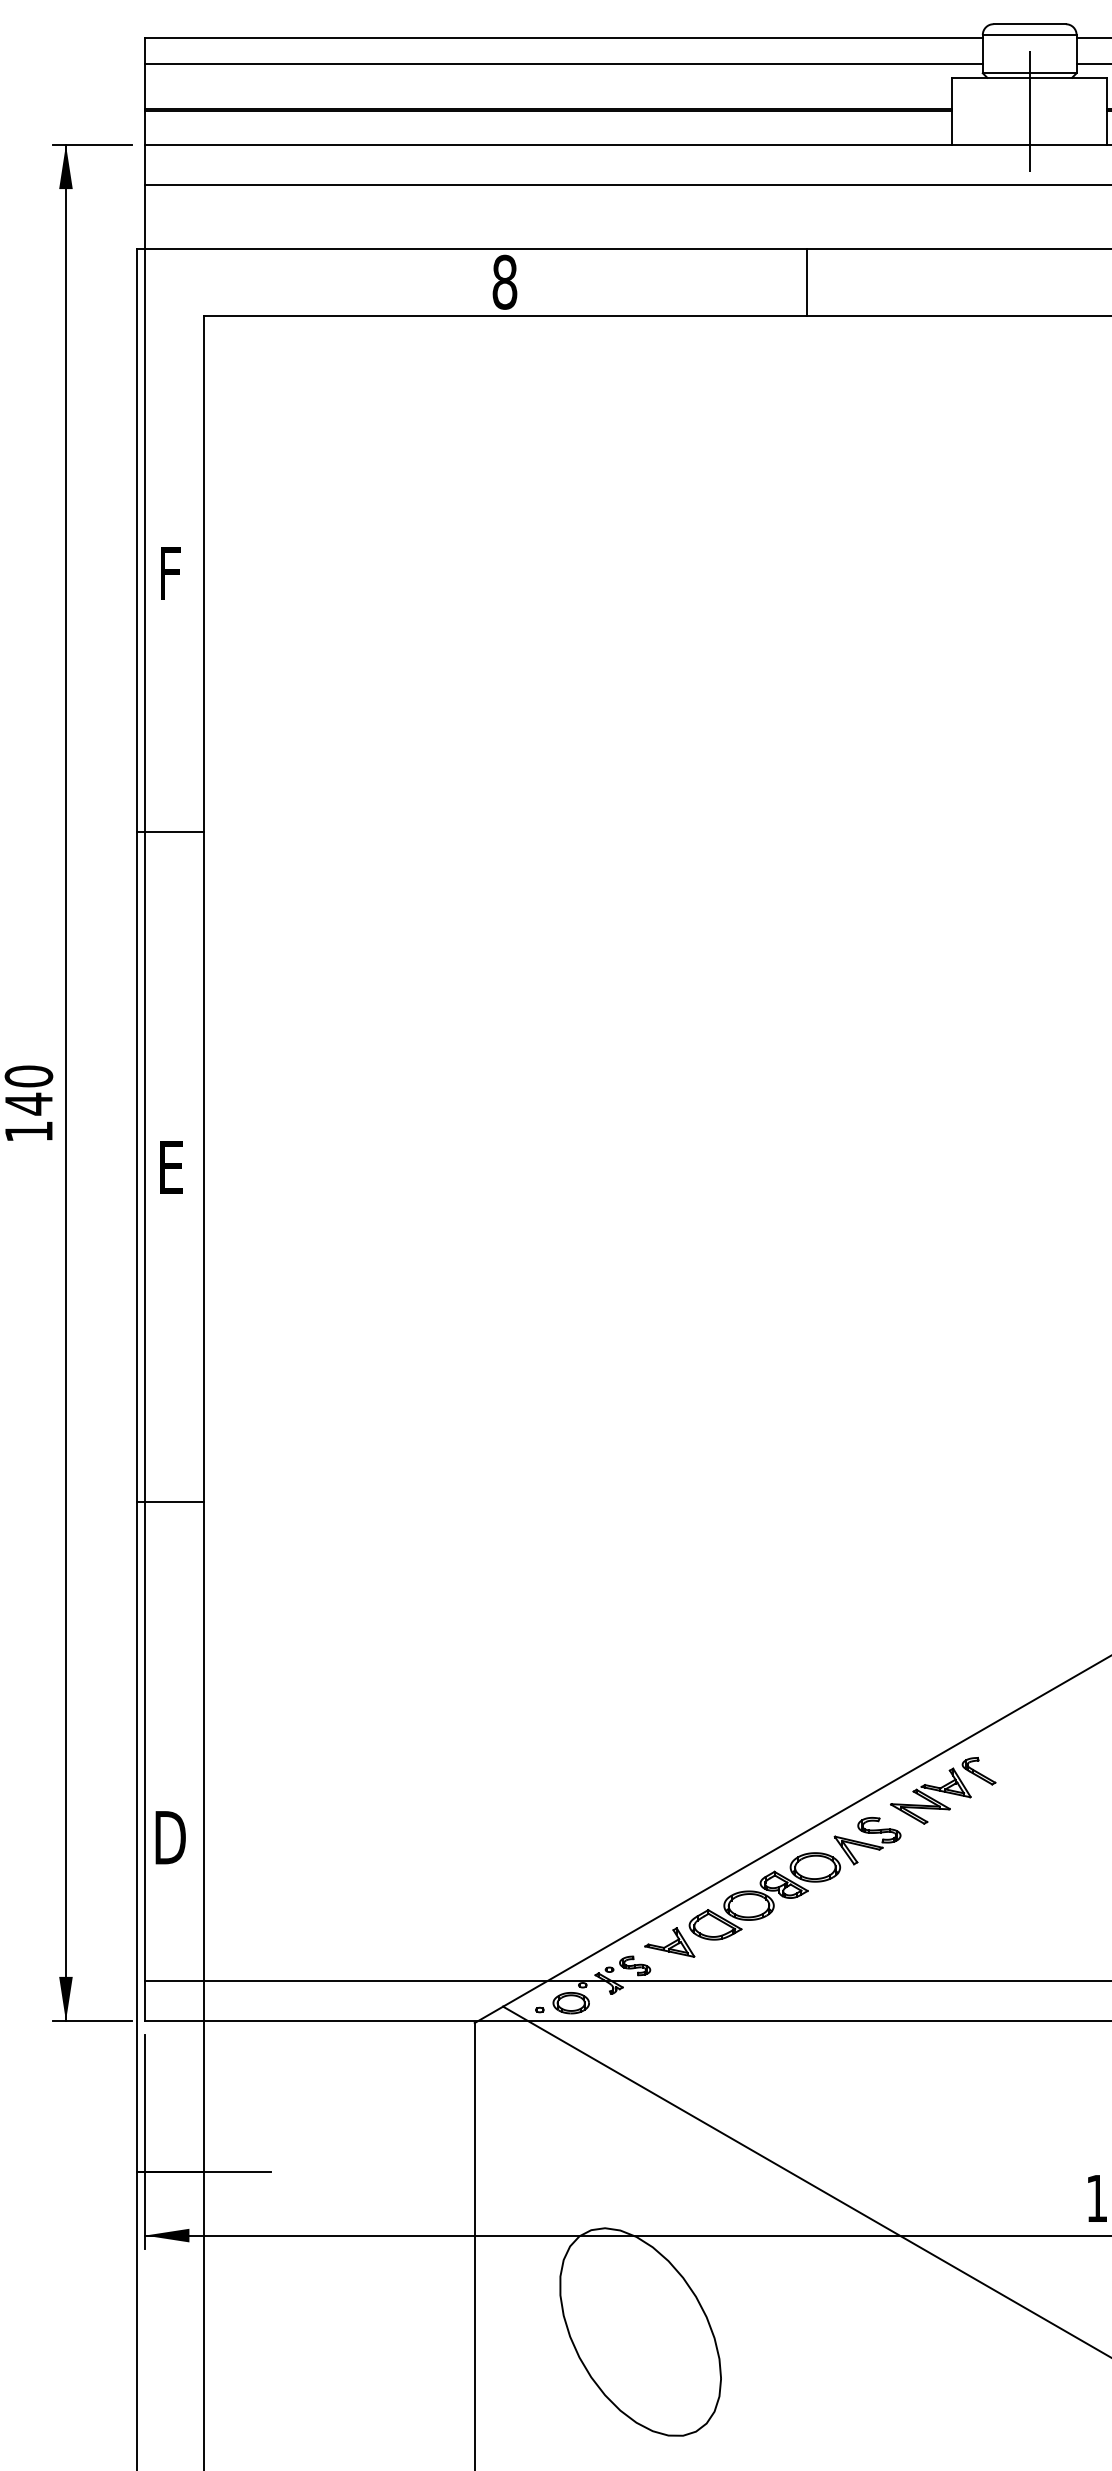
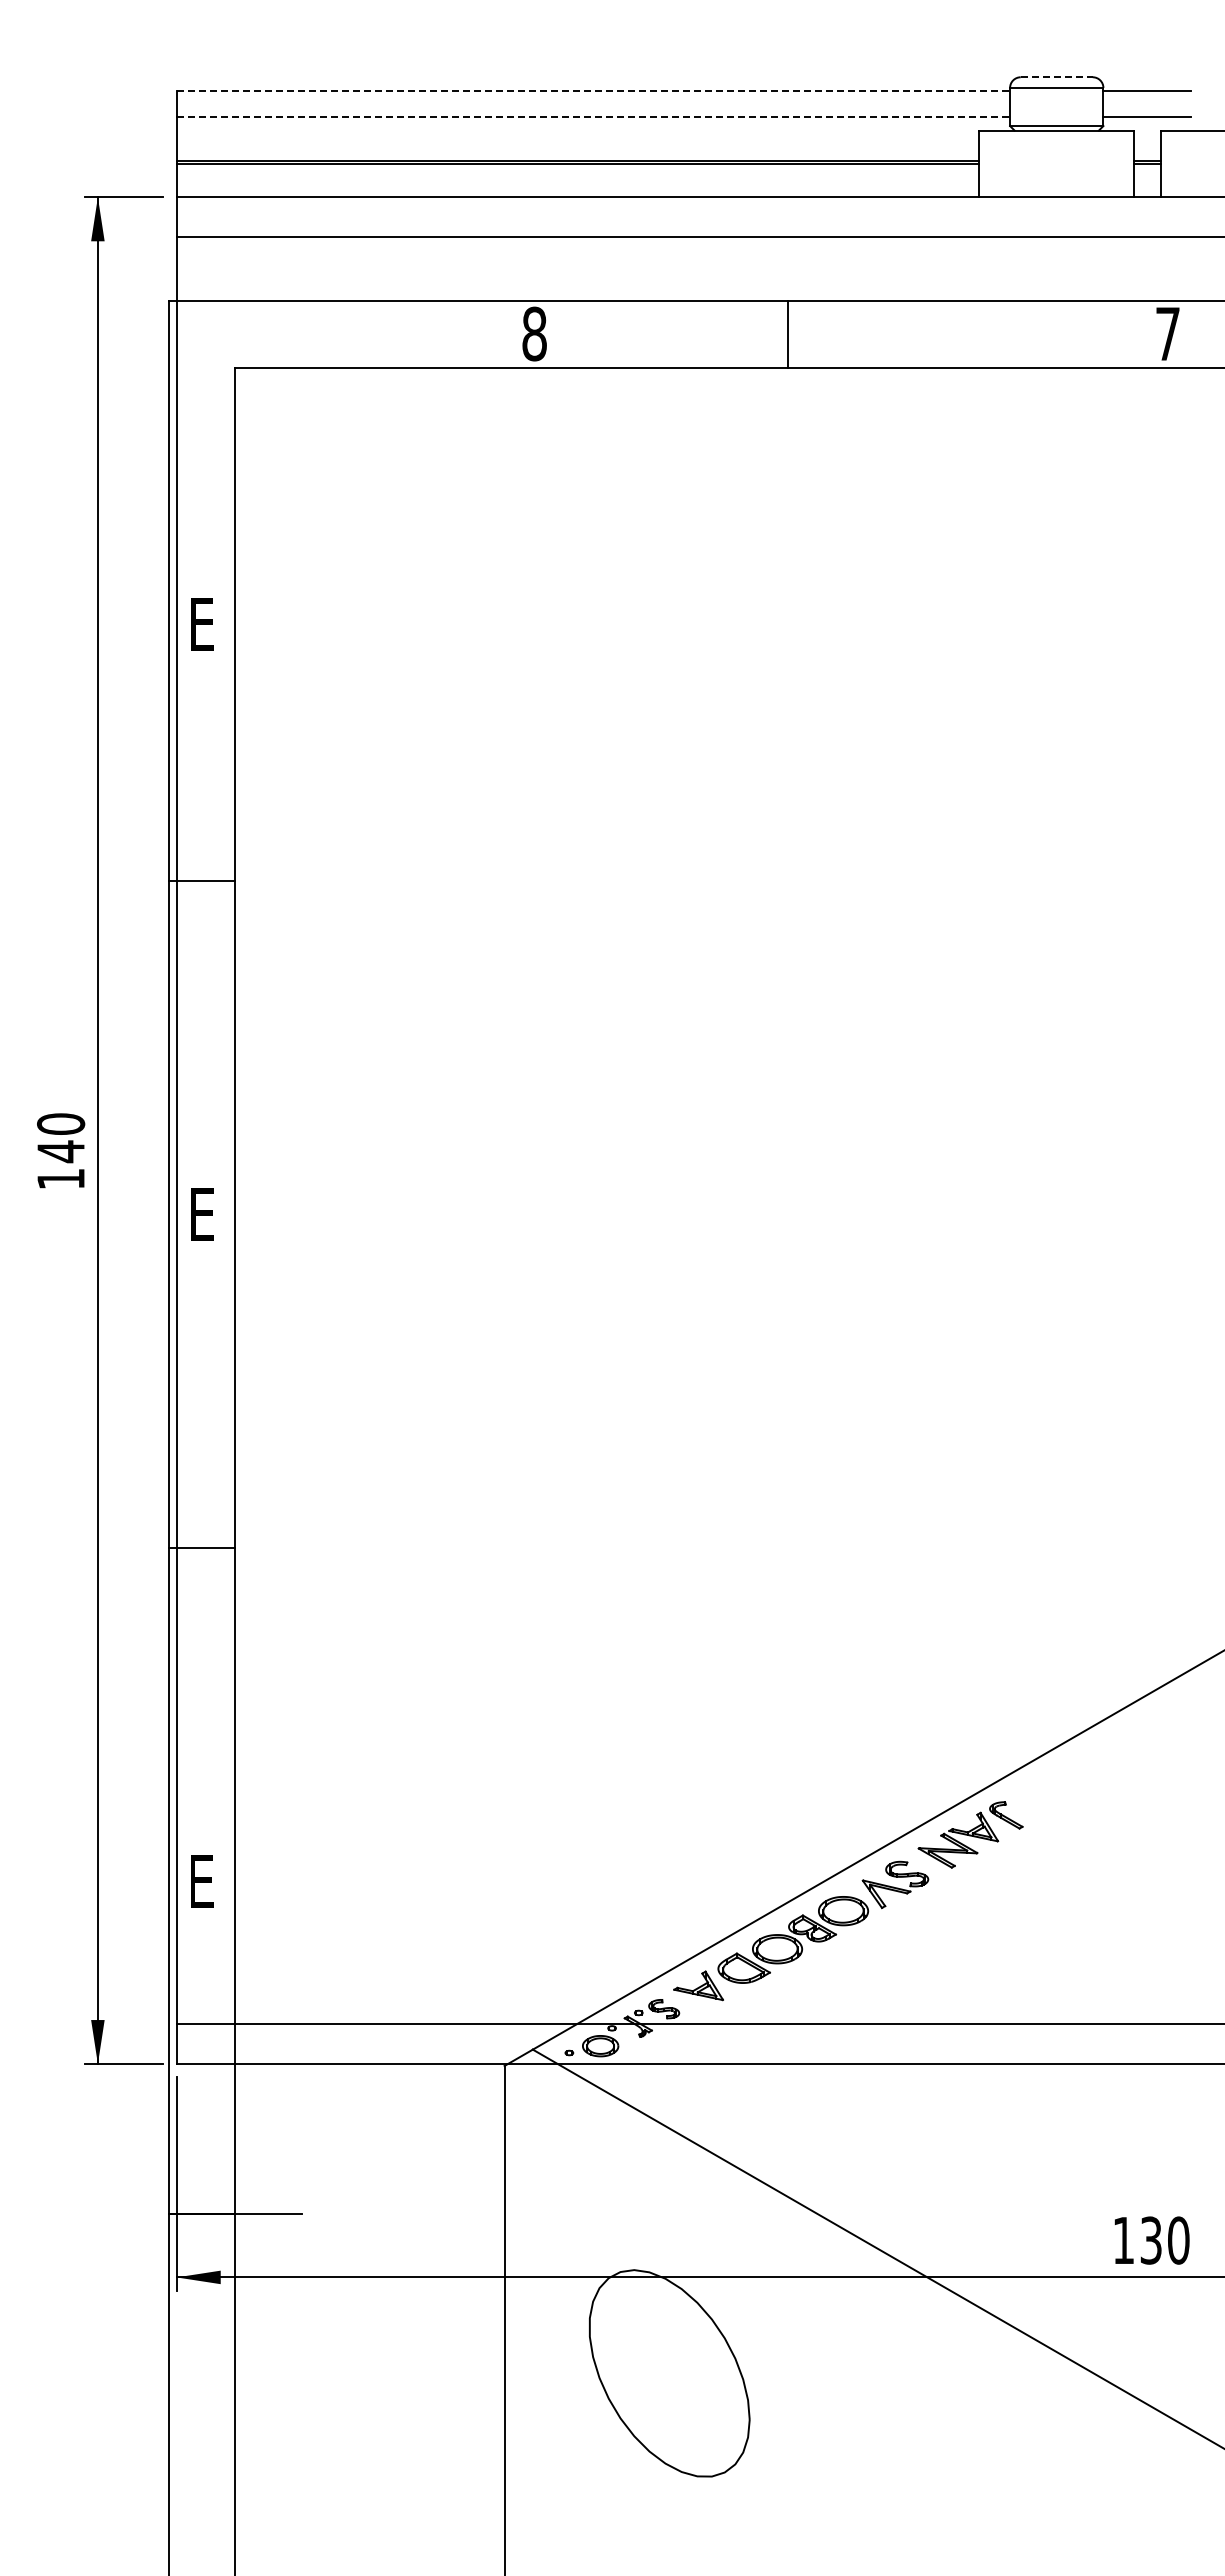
line: (1030, 24) -> (1057, 77), solid -> dashed
line: (564, 37) -> (593, 90), solid -> dashed
line: (564, 64) -> (593, 117), solid -> dashed
line: (1029, 110) -> (1056, 163), removed
line: (807, 281) -> (788, 333), moved
text: (171, 574) -> (202, 624), F -> E
text: (171, 1837) -> (202, 1881), D -> E

